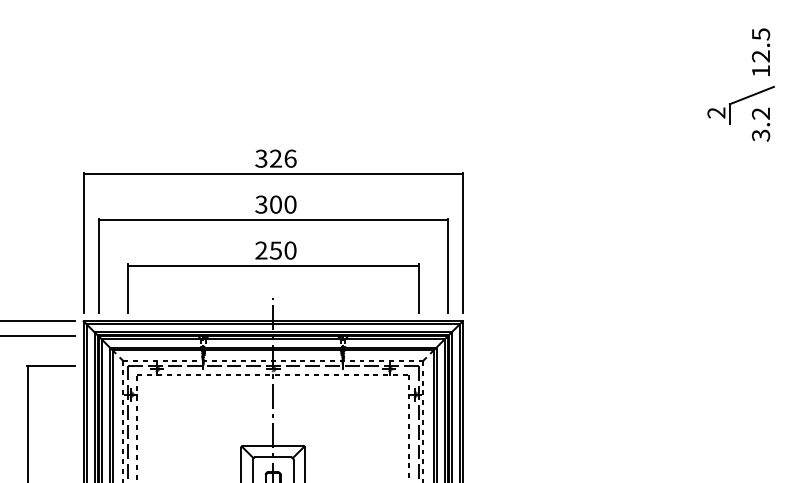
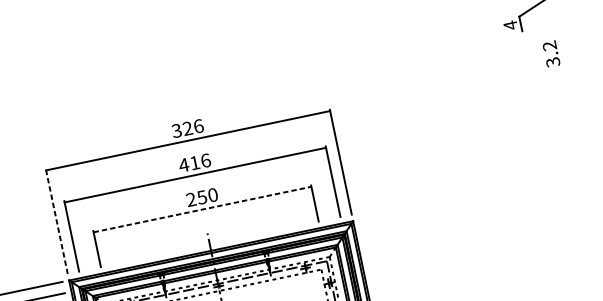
text: (716, 113) -> (510, 25), 2 -> 4
text: (761, 124) -> (551, 53), moved
text: (275, 204) -> (194, 162), 300 -> 416
line: (83, 242) -> (56, 221), solid -> dashed
line: (273, 266) -> (202, 209), solid -> dashed

